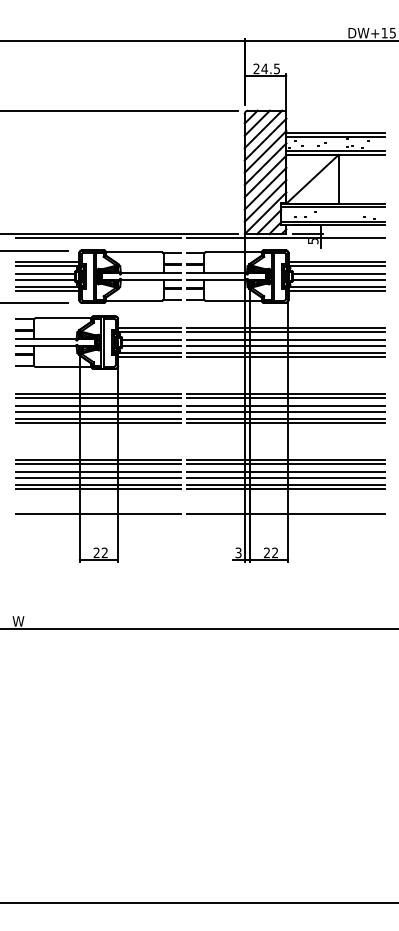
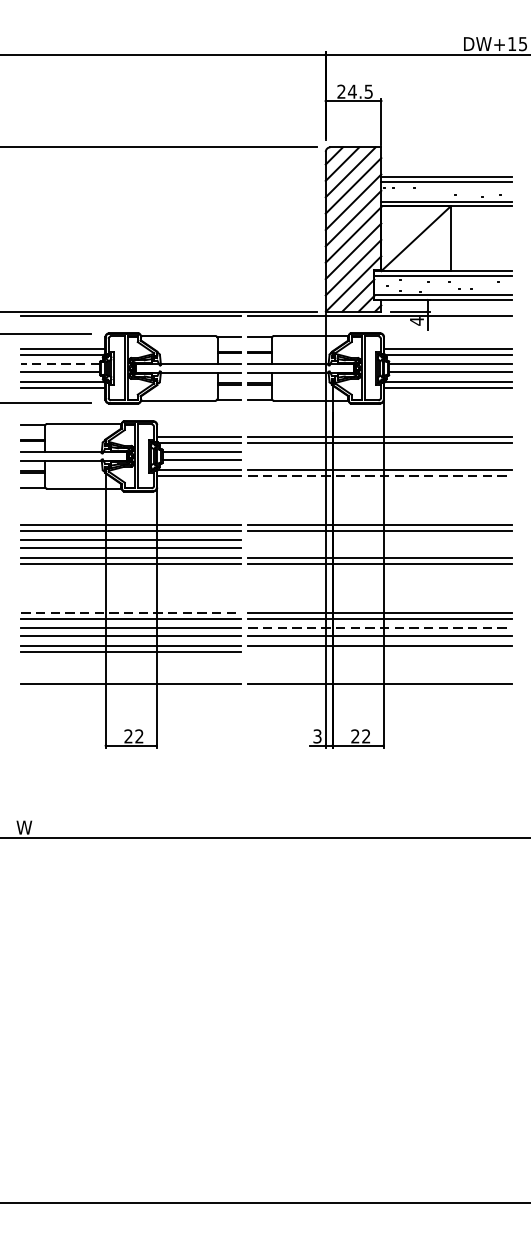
text: (313, 241) -> (417, 321), 5 -> 4
line: (45, 273) -> (60, 364), solid -> dashed
line: (285, 339) -> (380, 452), removed
line: (285, 345) -> (380, 460), removed
line: (286, 357) -> (381, 476), solid -> dashed
line: (285, 405) -> (380, 540), removed
line: (285, 411) -> (380, 548), removed
line: (98, 459) -> (130, 612), solid -> dashed
line: (286, 471) -> (381, 627), solid -> dashed
line: (285, 489) -> (380, 651), removed

